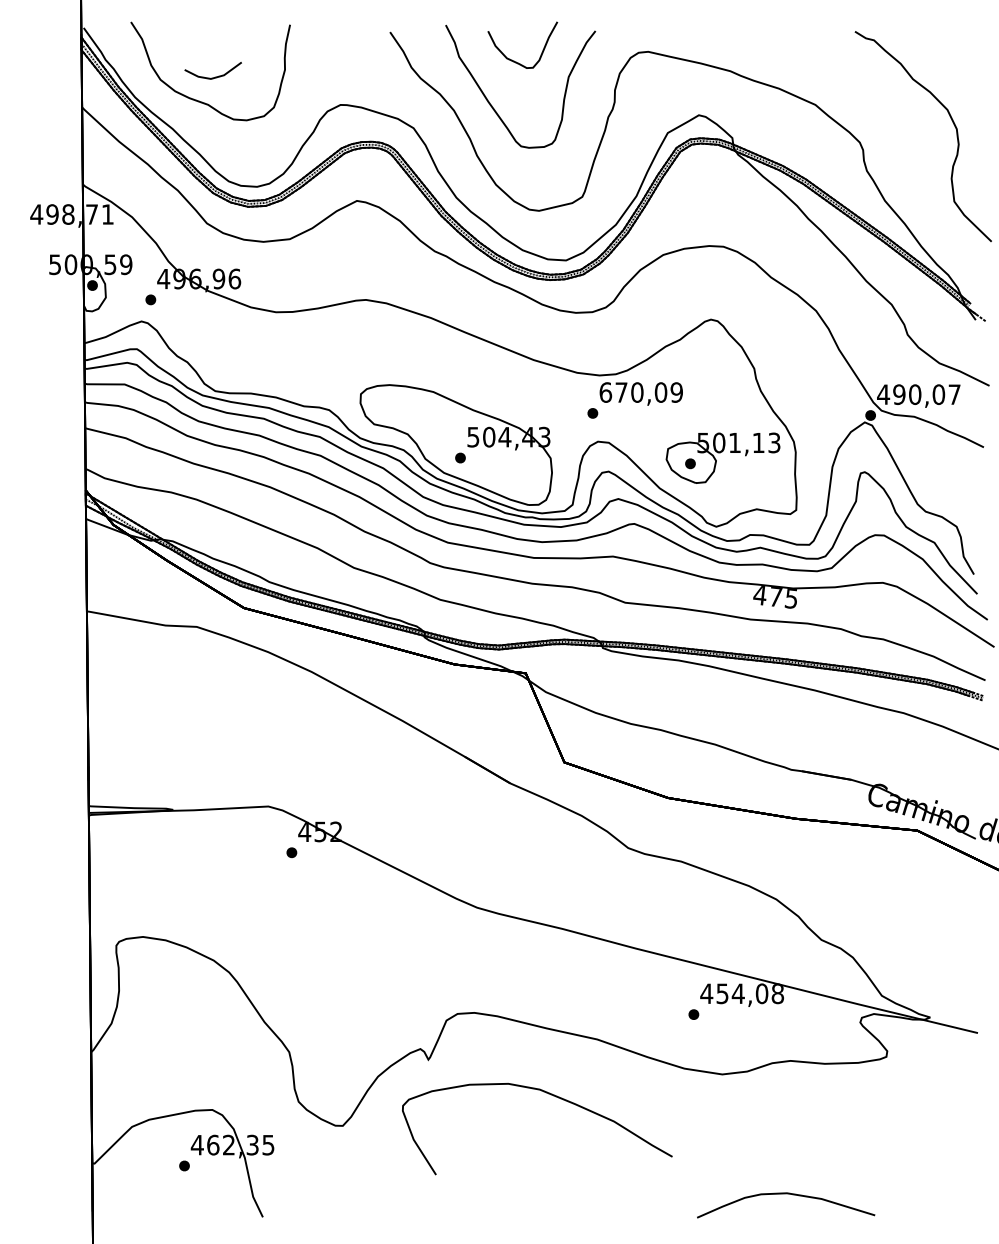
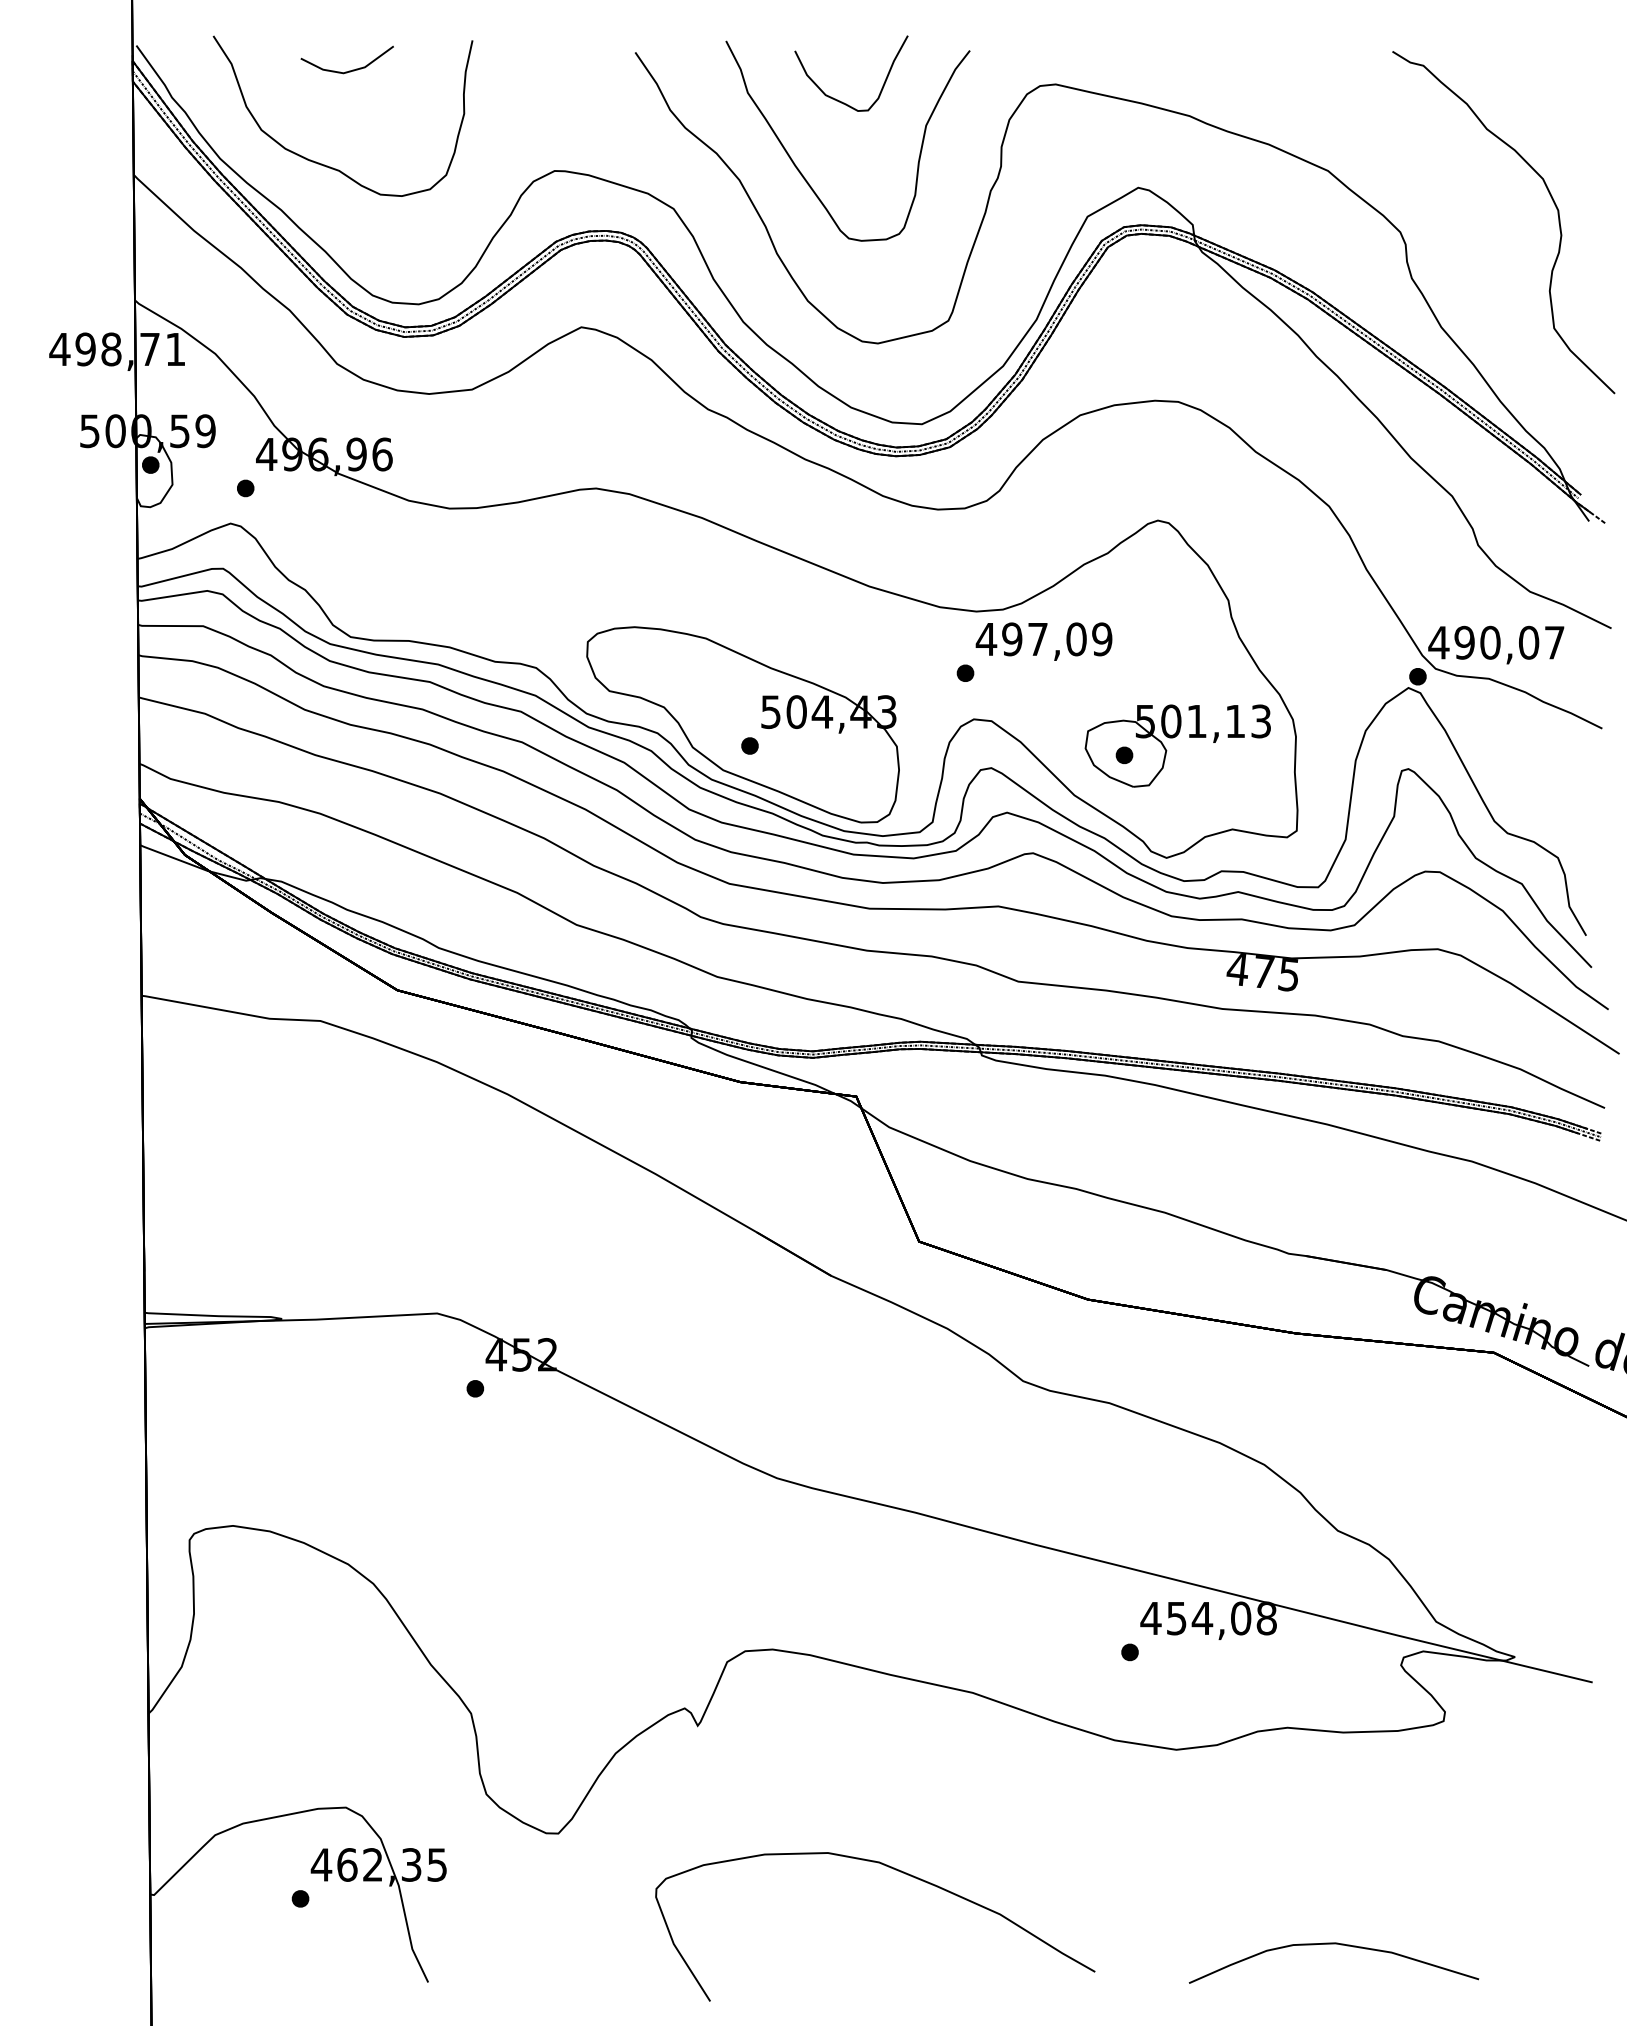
line: (215, 76) -> (351, 69), moved
text: (621, 392) -> (1012, 639), 670,09 -> 497,09
curve: (553, 1096) -> (901, 1873), moved
curve: (786, 1194) -> (1334, 1945), moved

